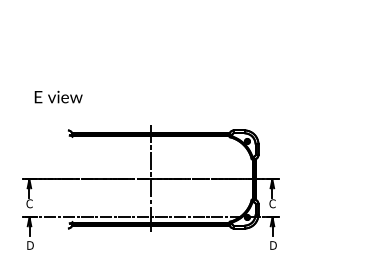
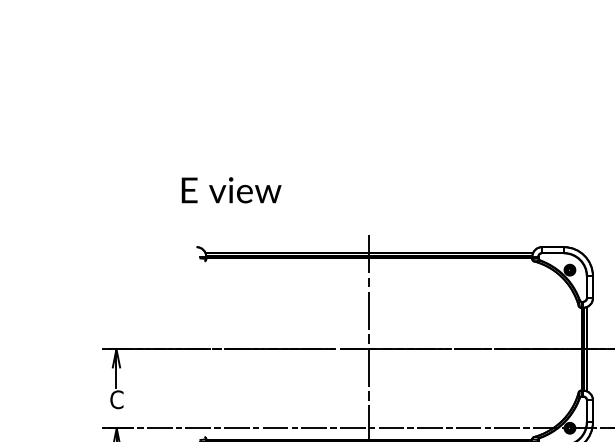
text: (58, 96) -> (231, 189), moved

